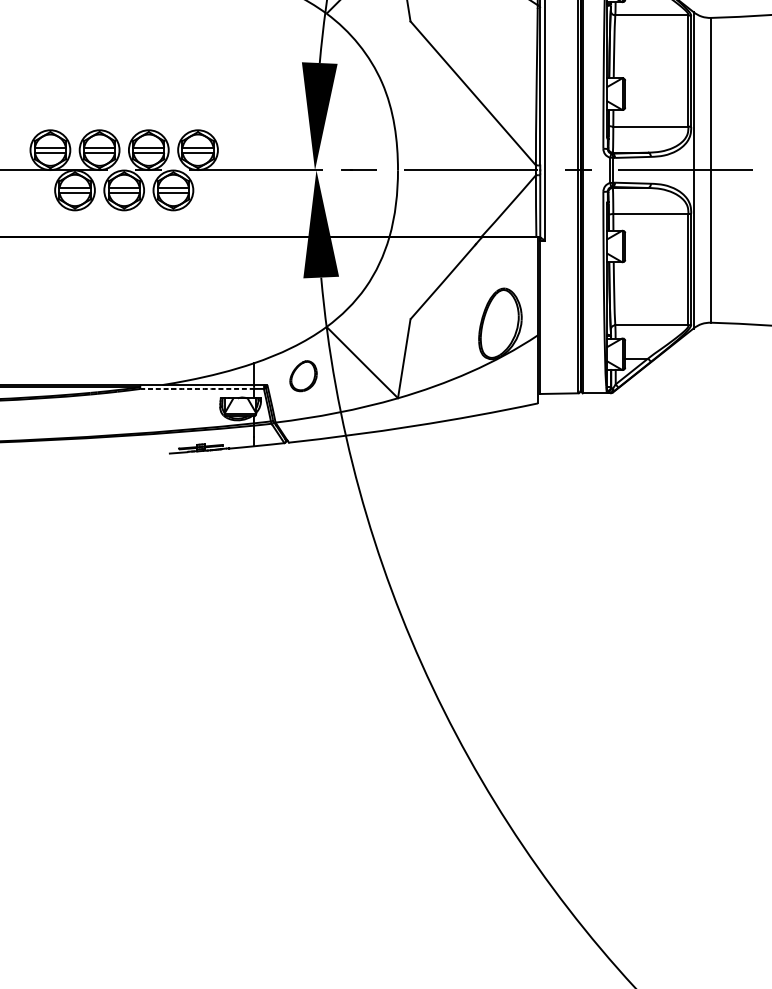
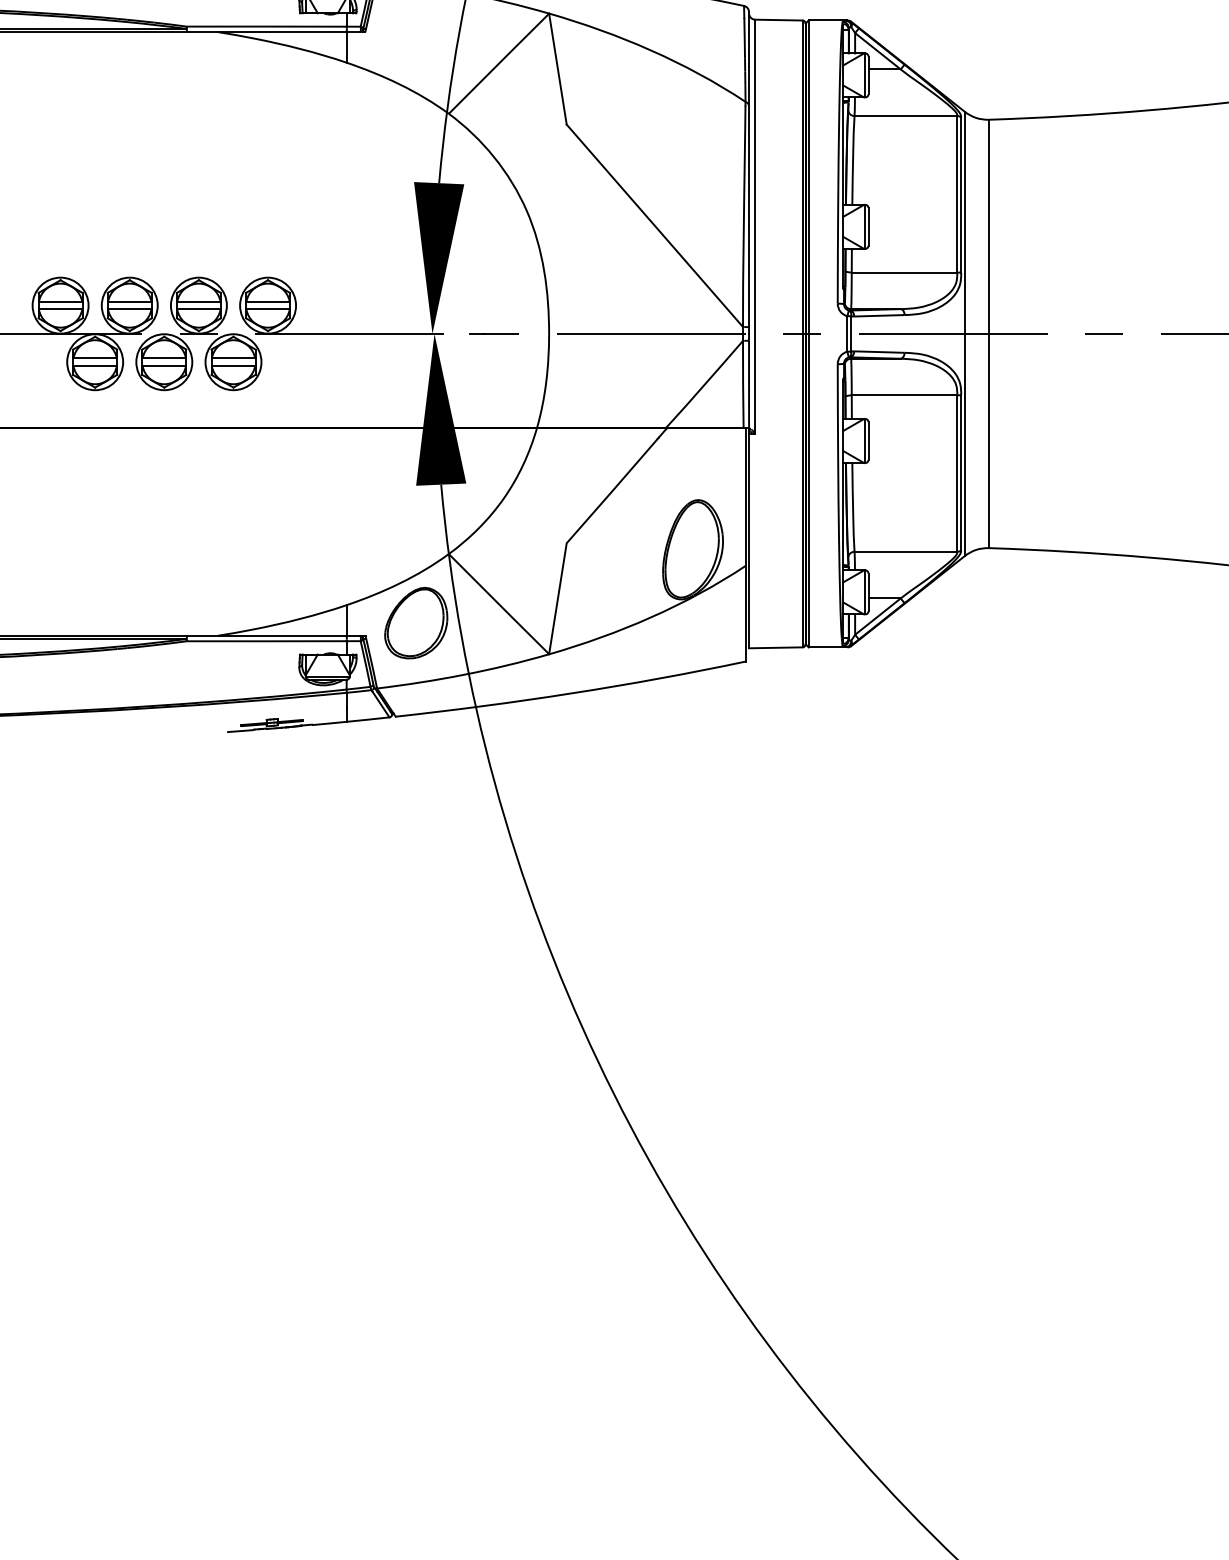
part: (303, 376) -> (416, 623), size x1.67
arc: (196, 389) -> (266, 641), dashed -> solid

